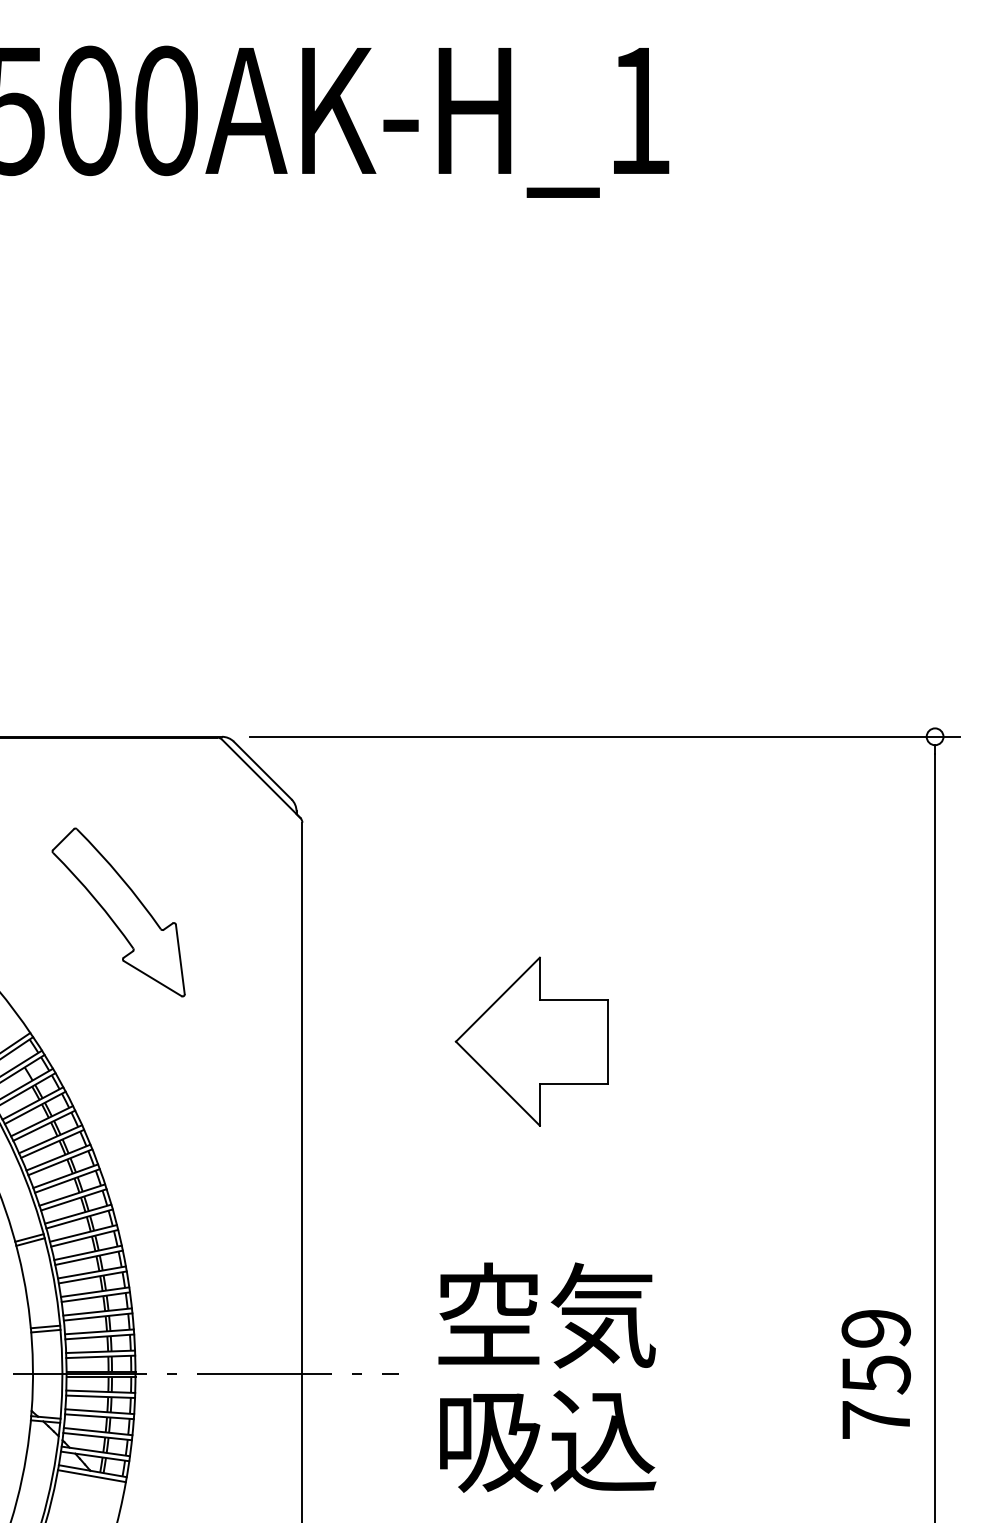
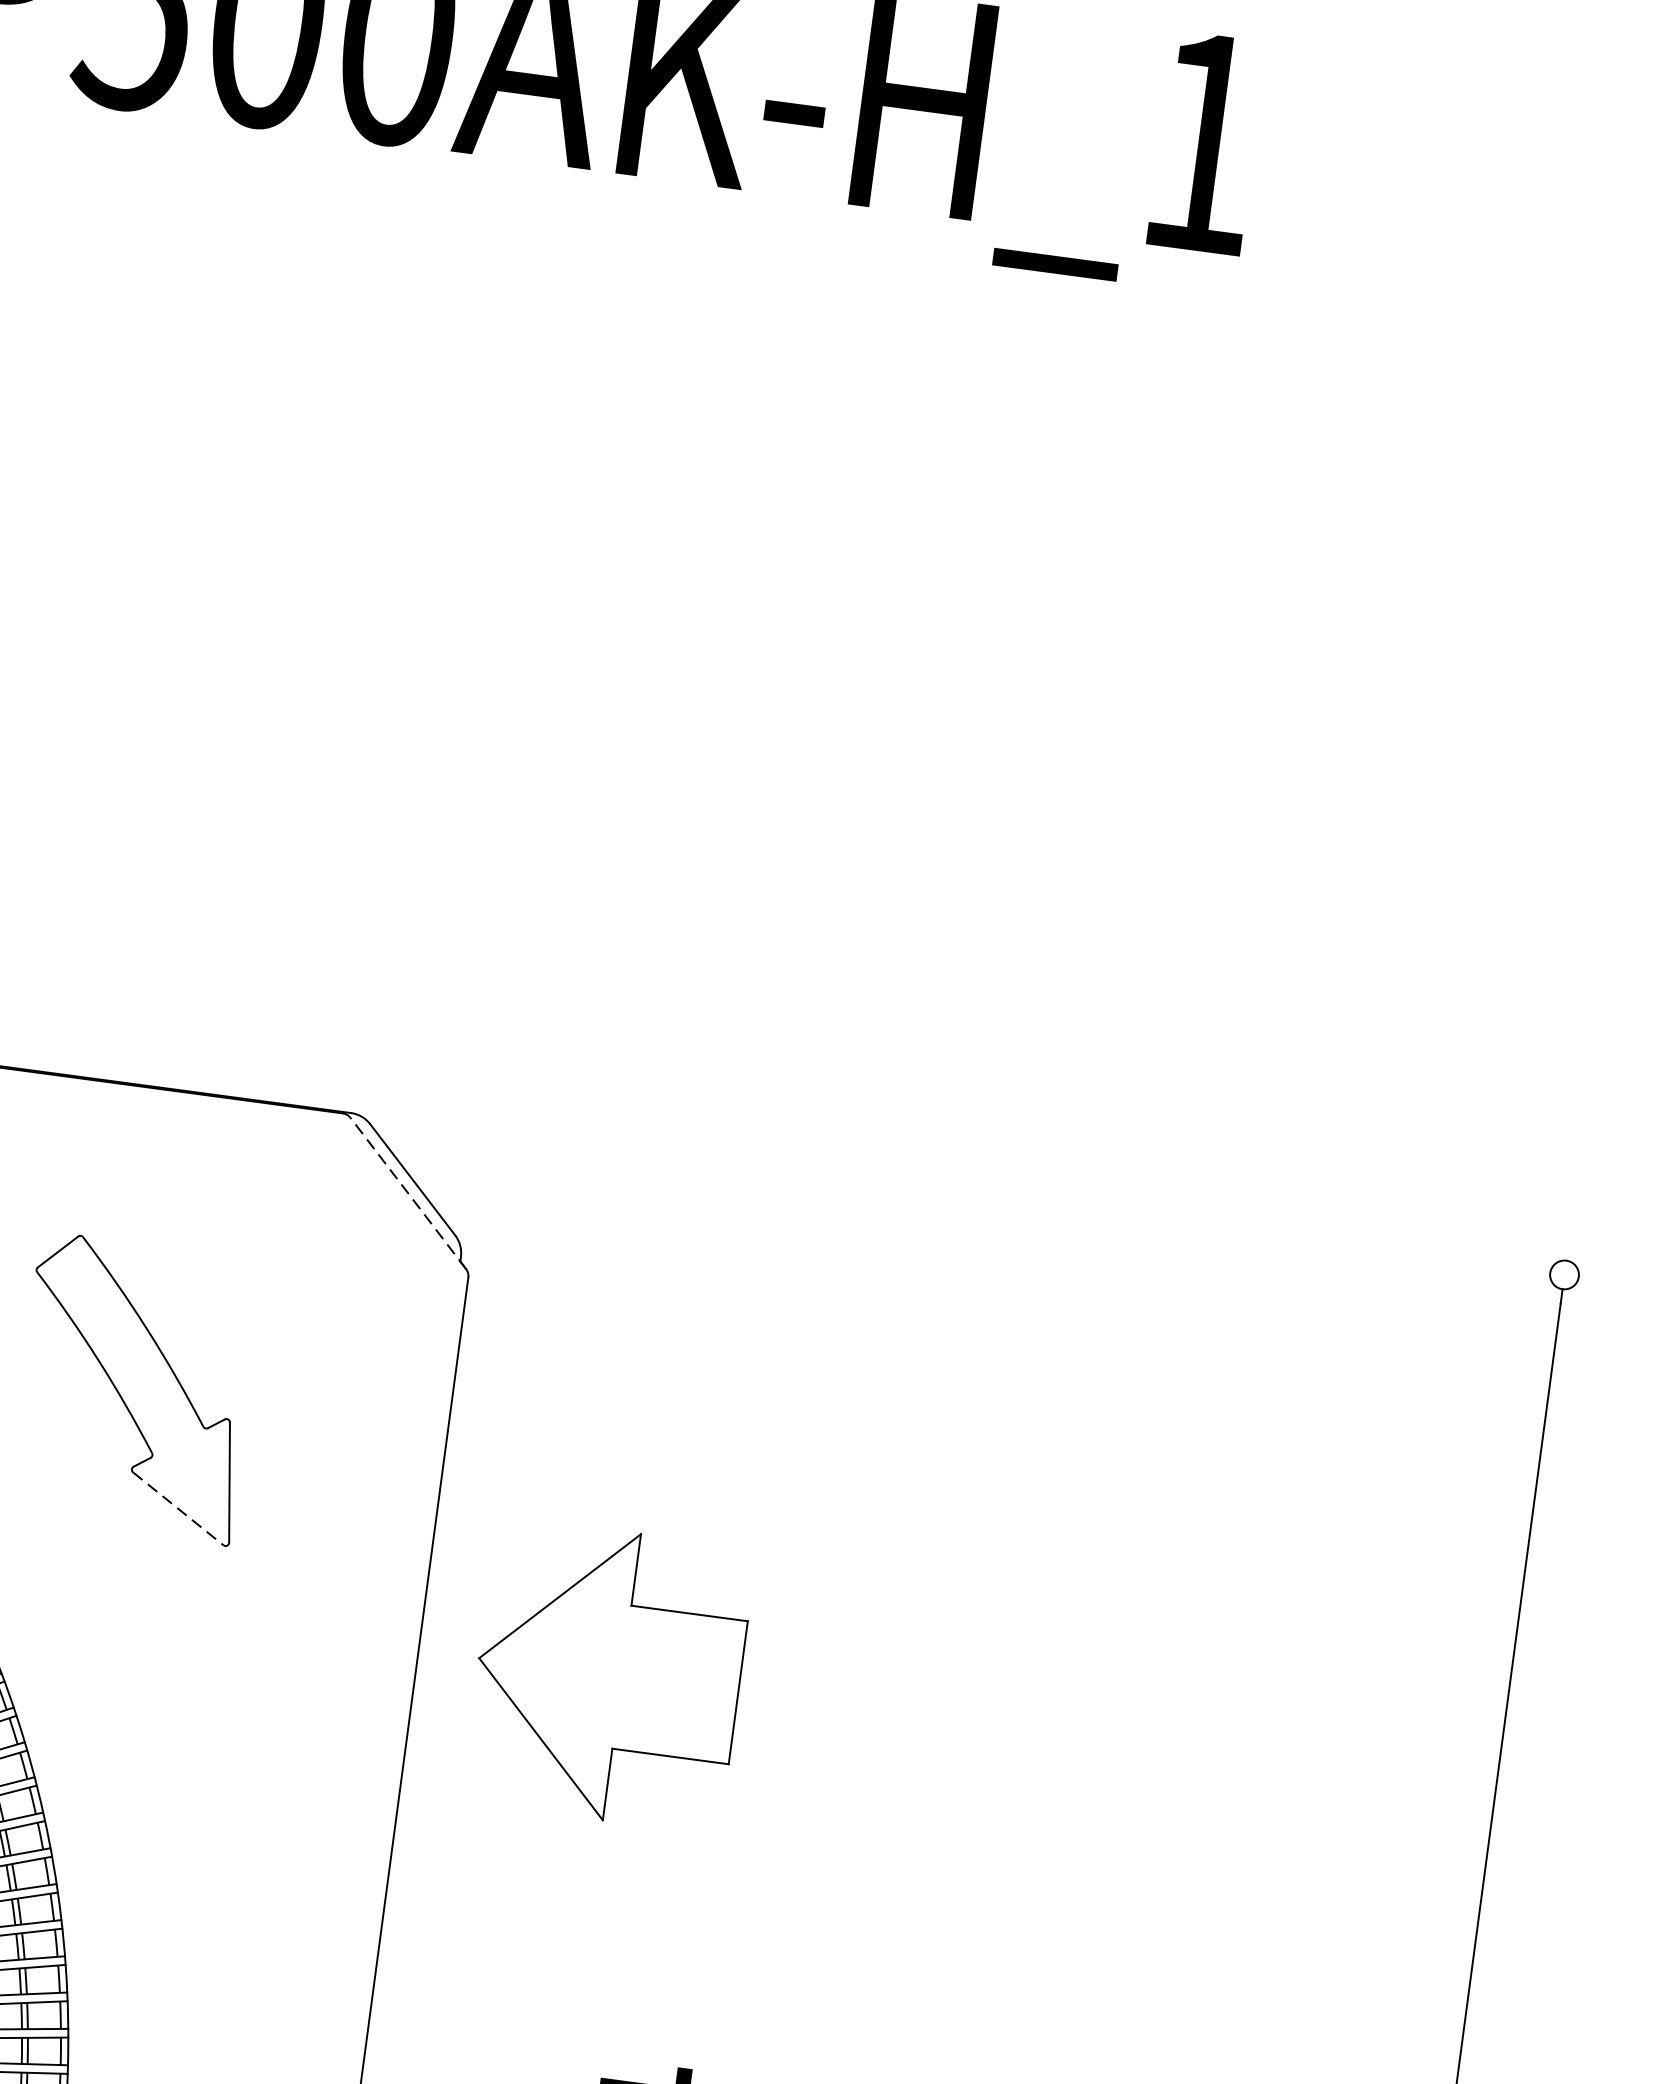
line: (604, 736) -> (1001, 1199), removed
line: (260, 778) -> (407, 1192), solid -> dashed
line: (152, 978) -> (177, 1508), solid -> dashed
part: (531, 1041) -> (607, 1675), moved

